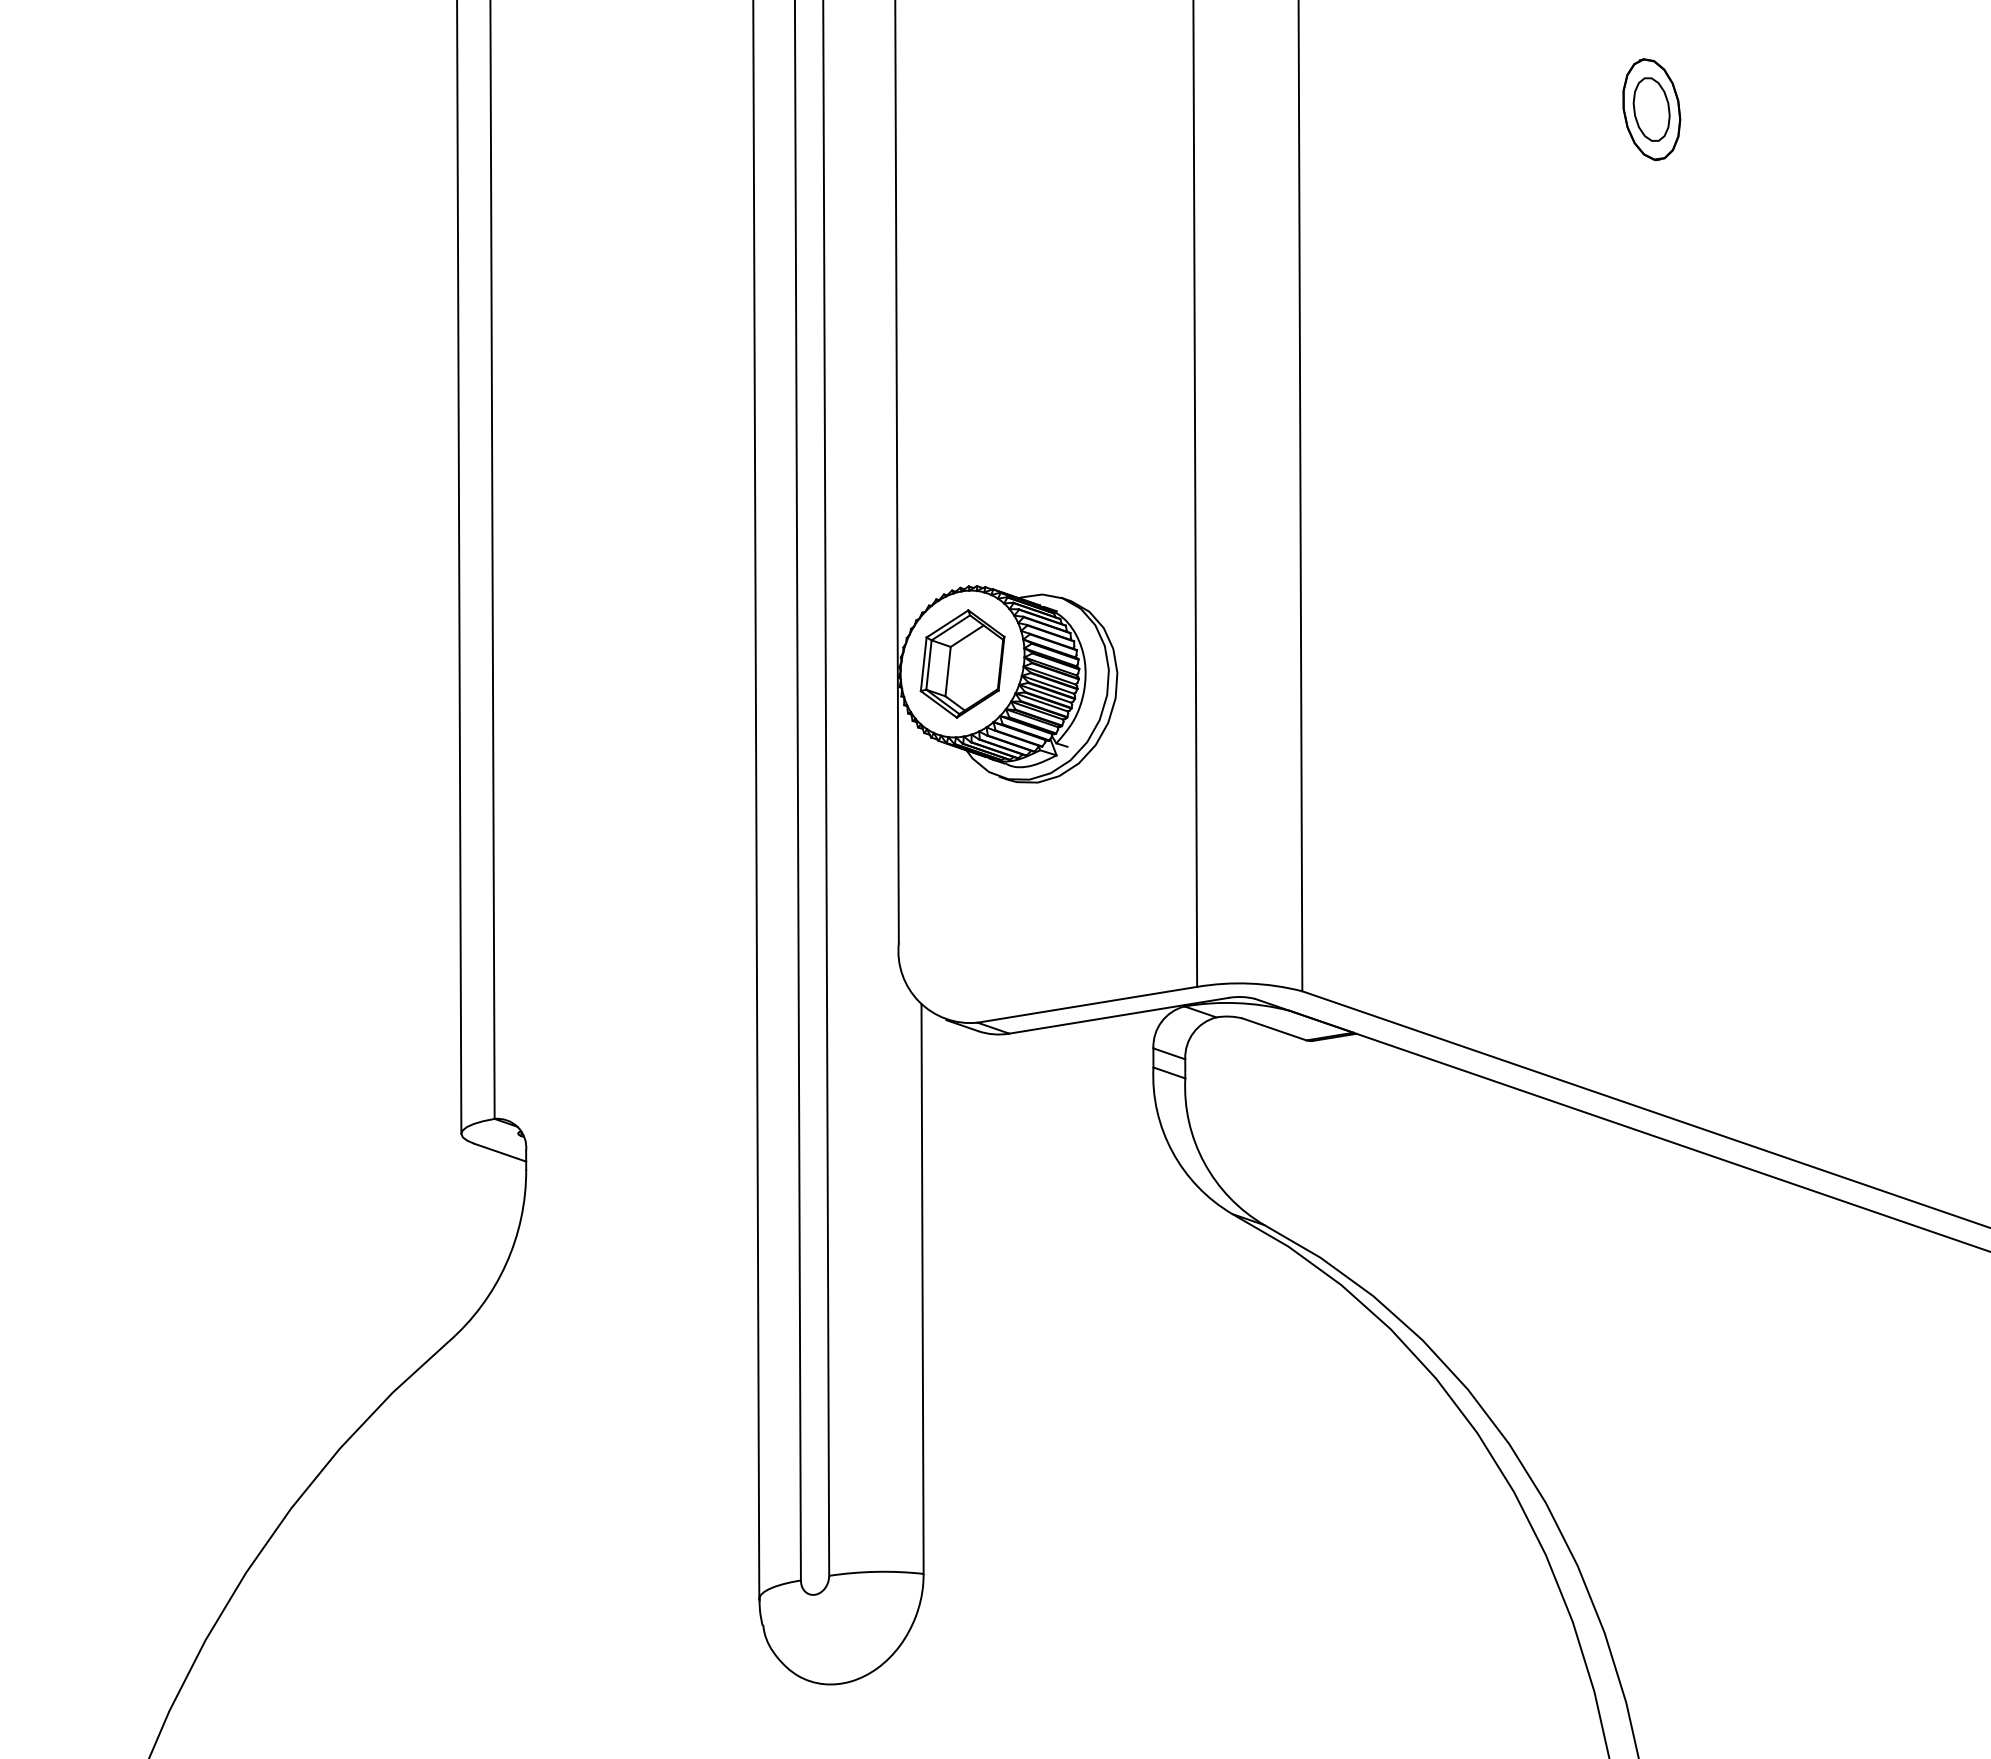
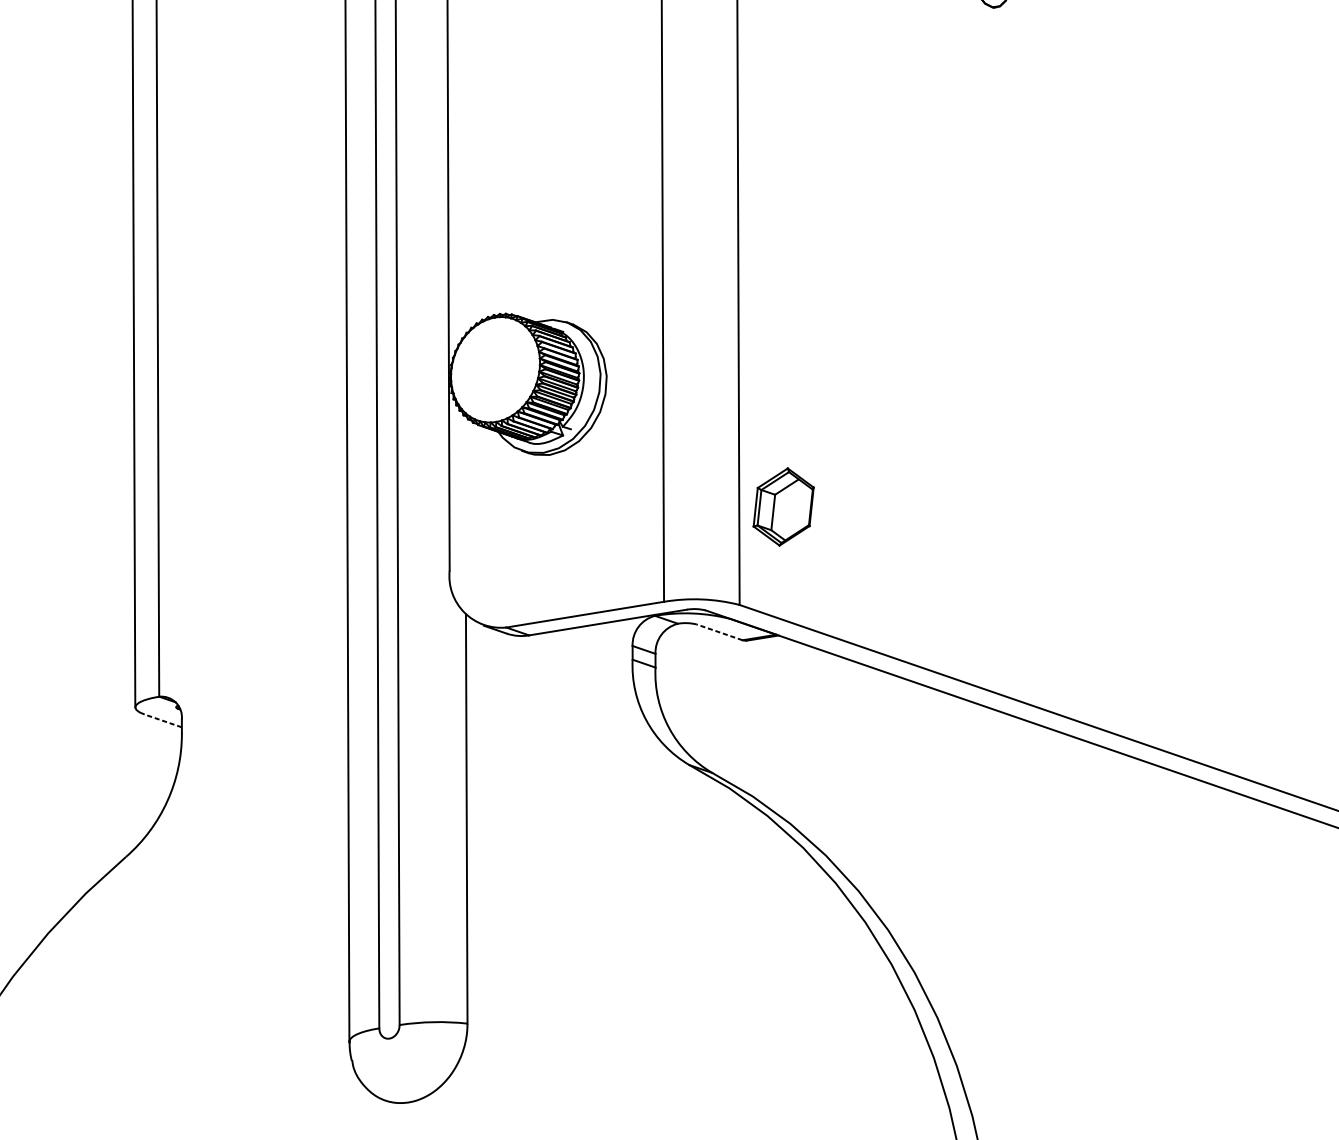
part: (962, 663) -> (783, 506), moved
line: (1274, 1029) -> (719, 632), solid -> dashed
line: (499, 1152) -> (162, 720), solid -> dashed

